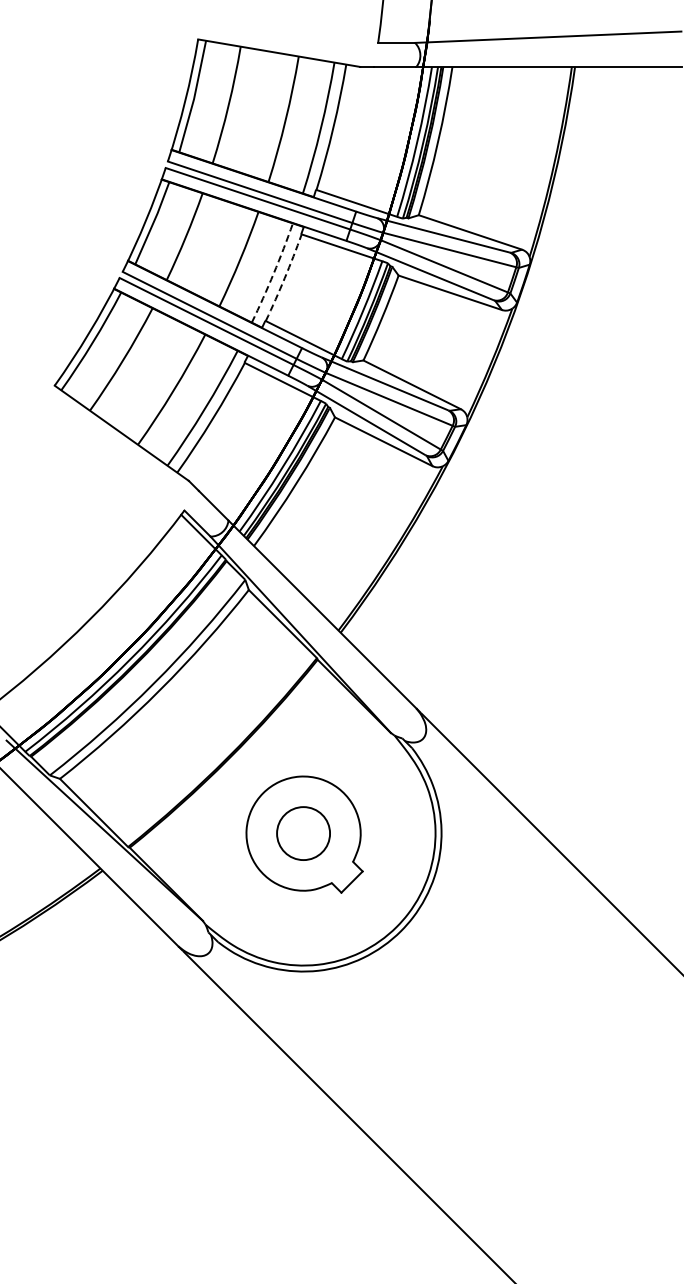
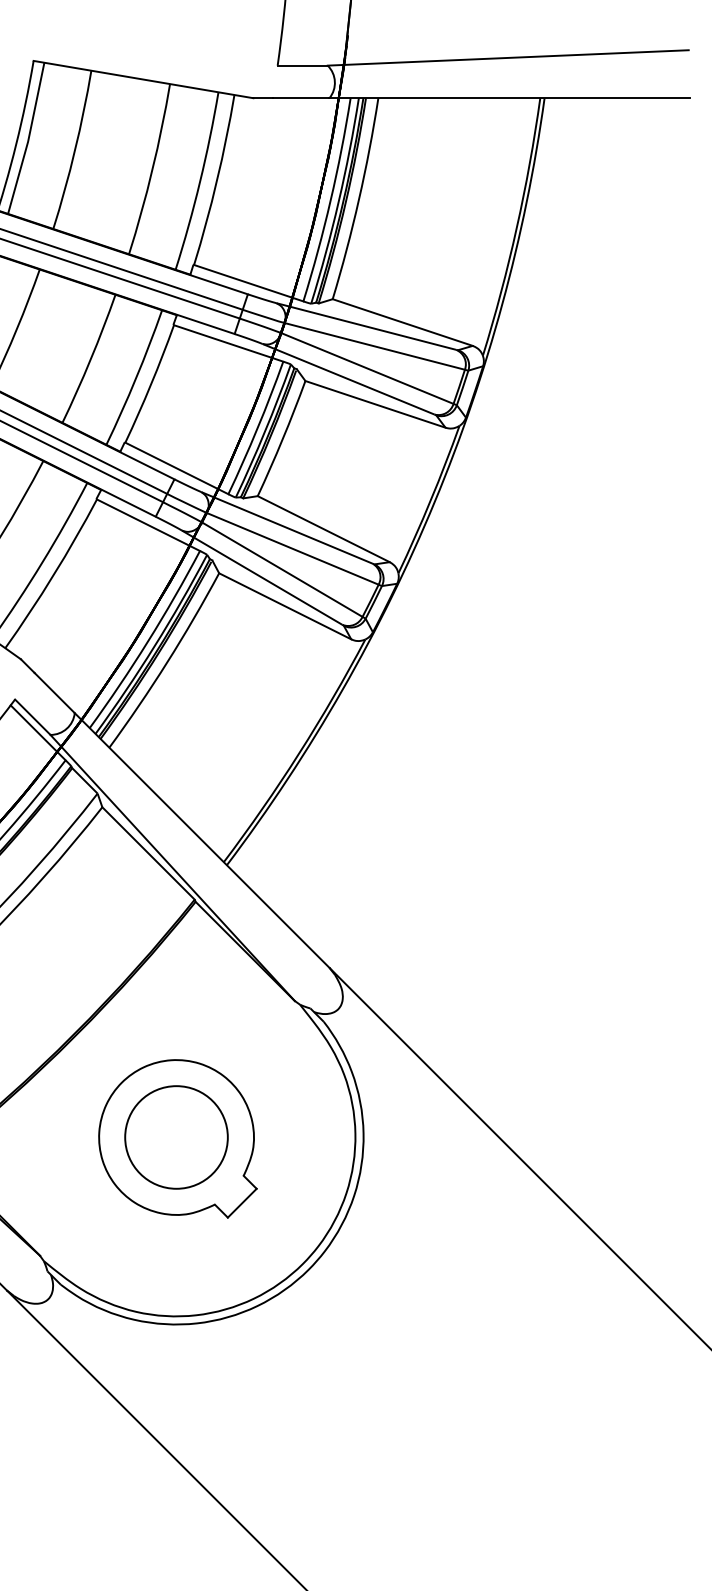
arc: (273, 273) -> (135, 378), dashed -> solid
arc: (284, 278) -> (150, 384), dashed -> solid
circle: (303, 833) -> (176, 1137), size x1.43

